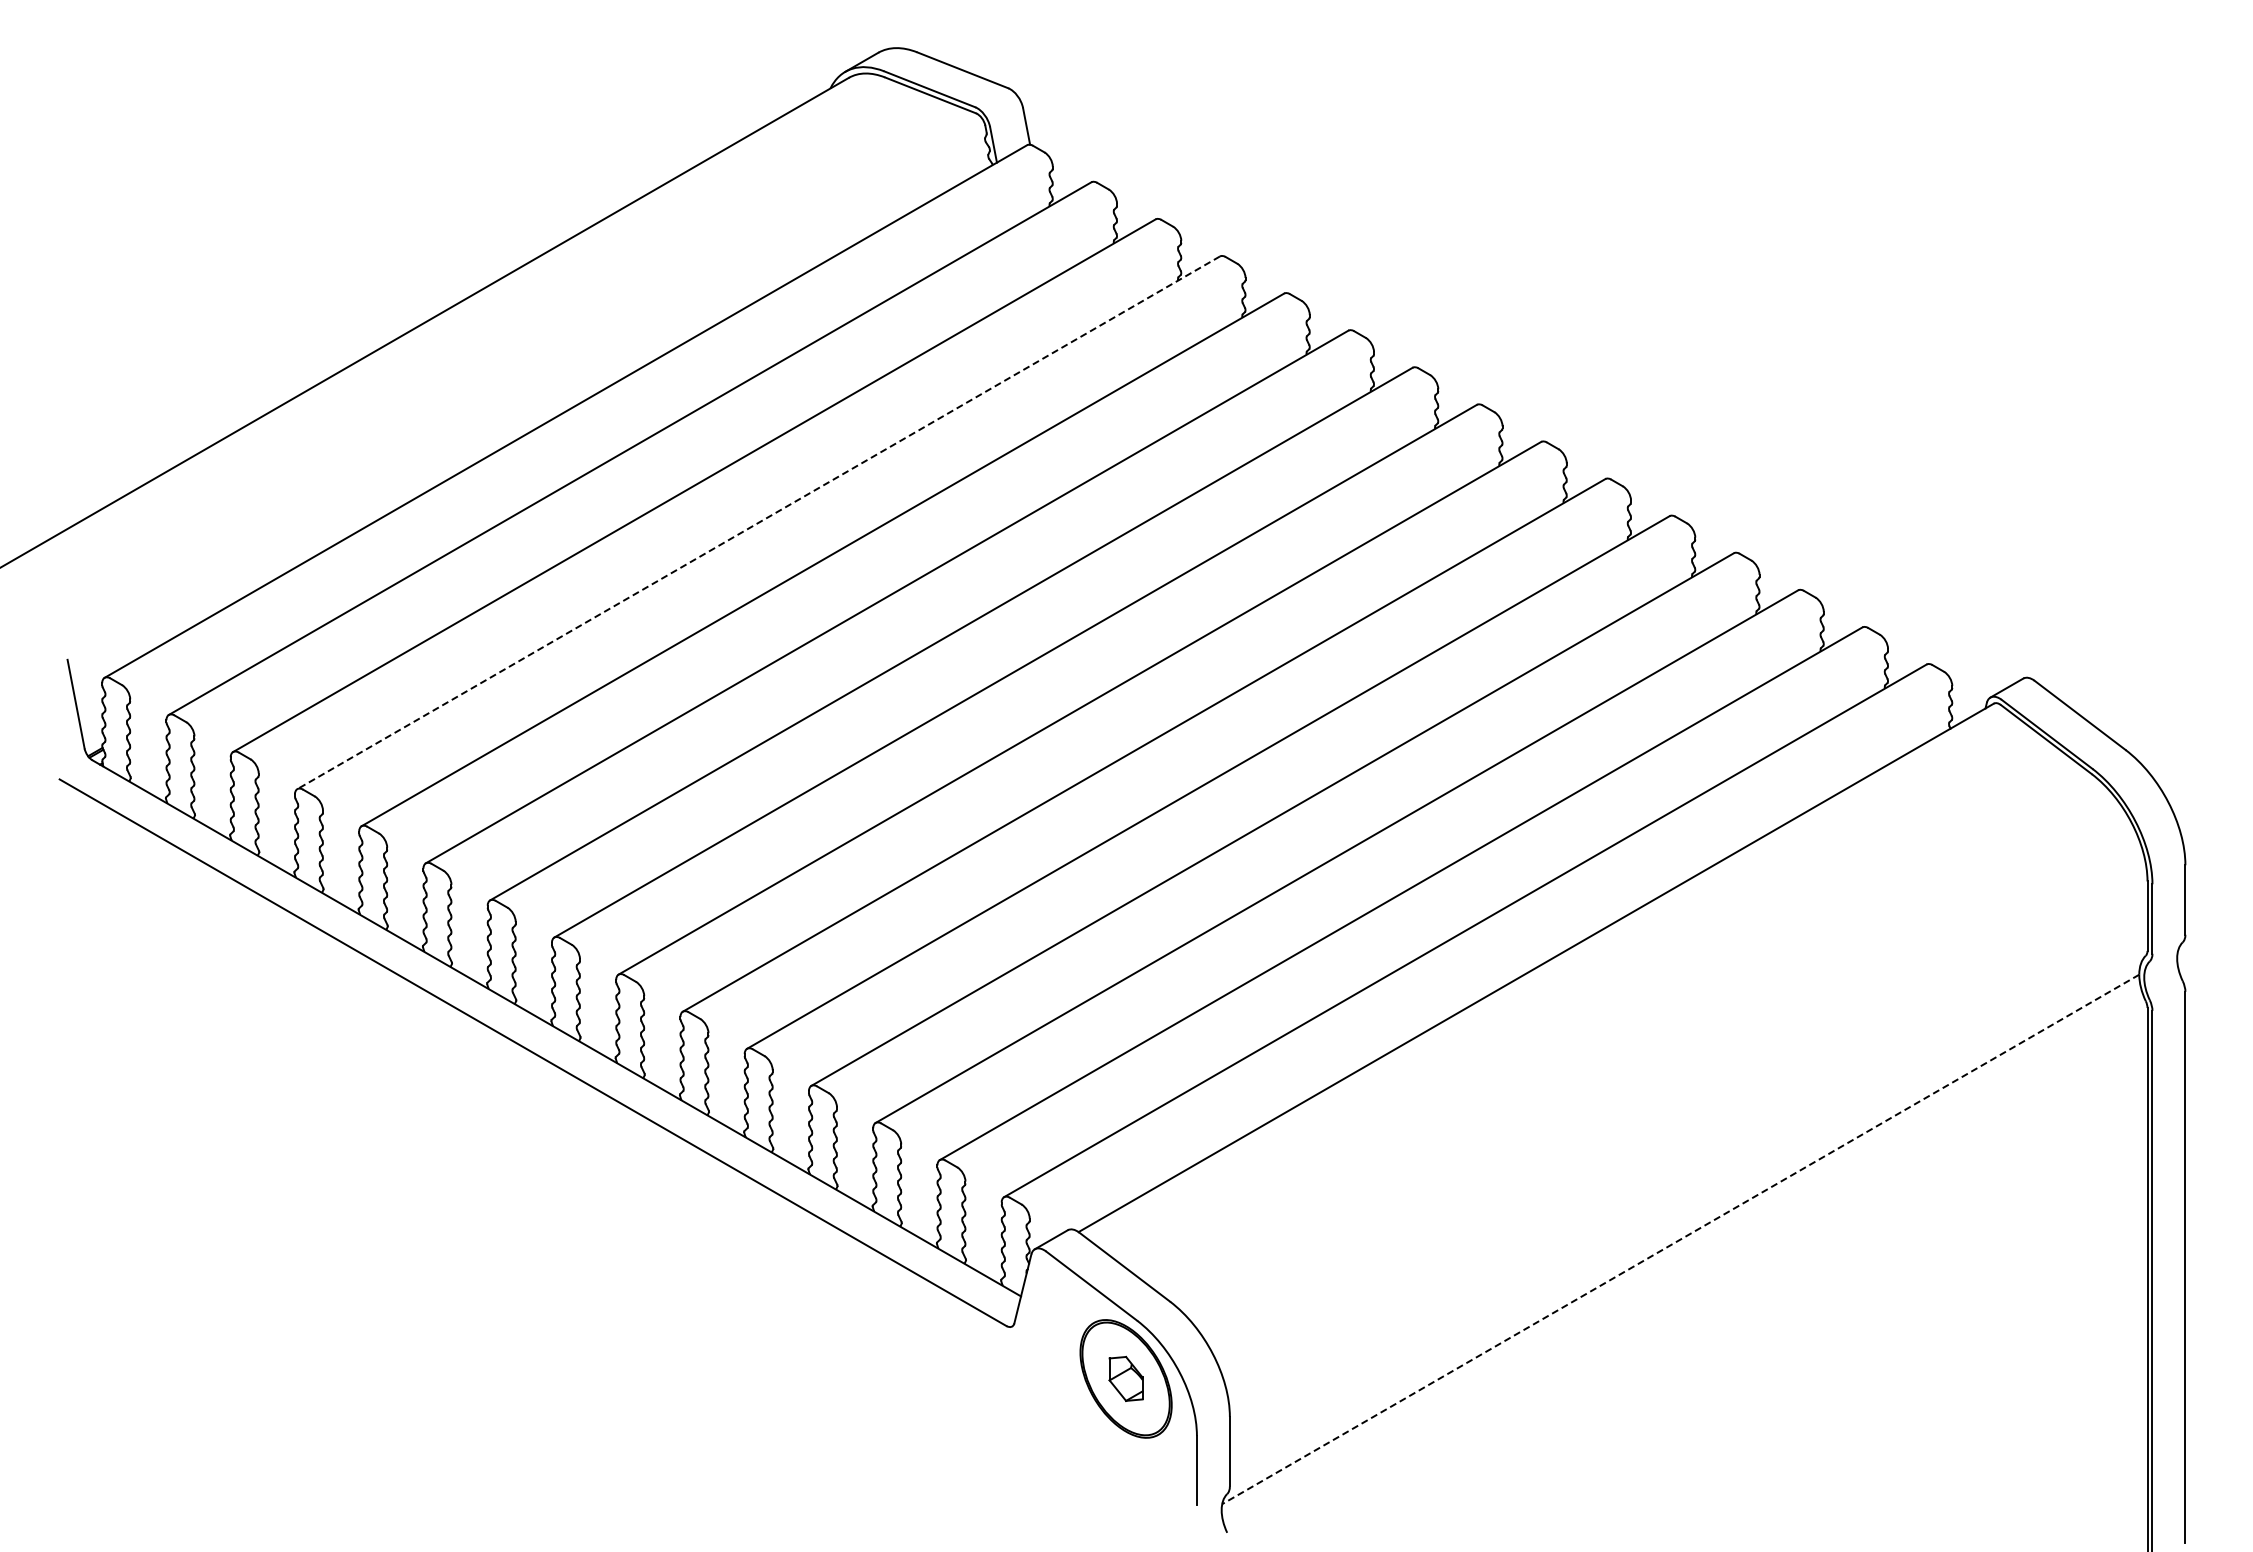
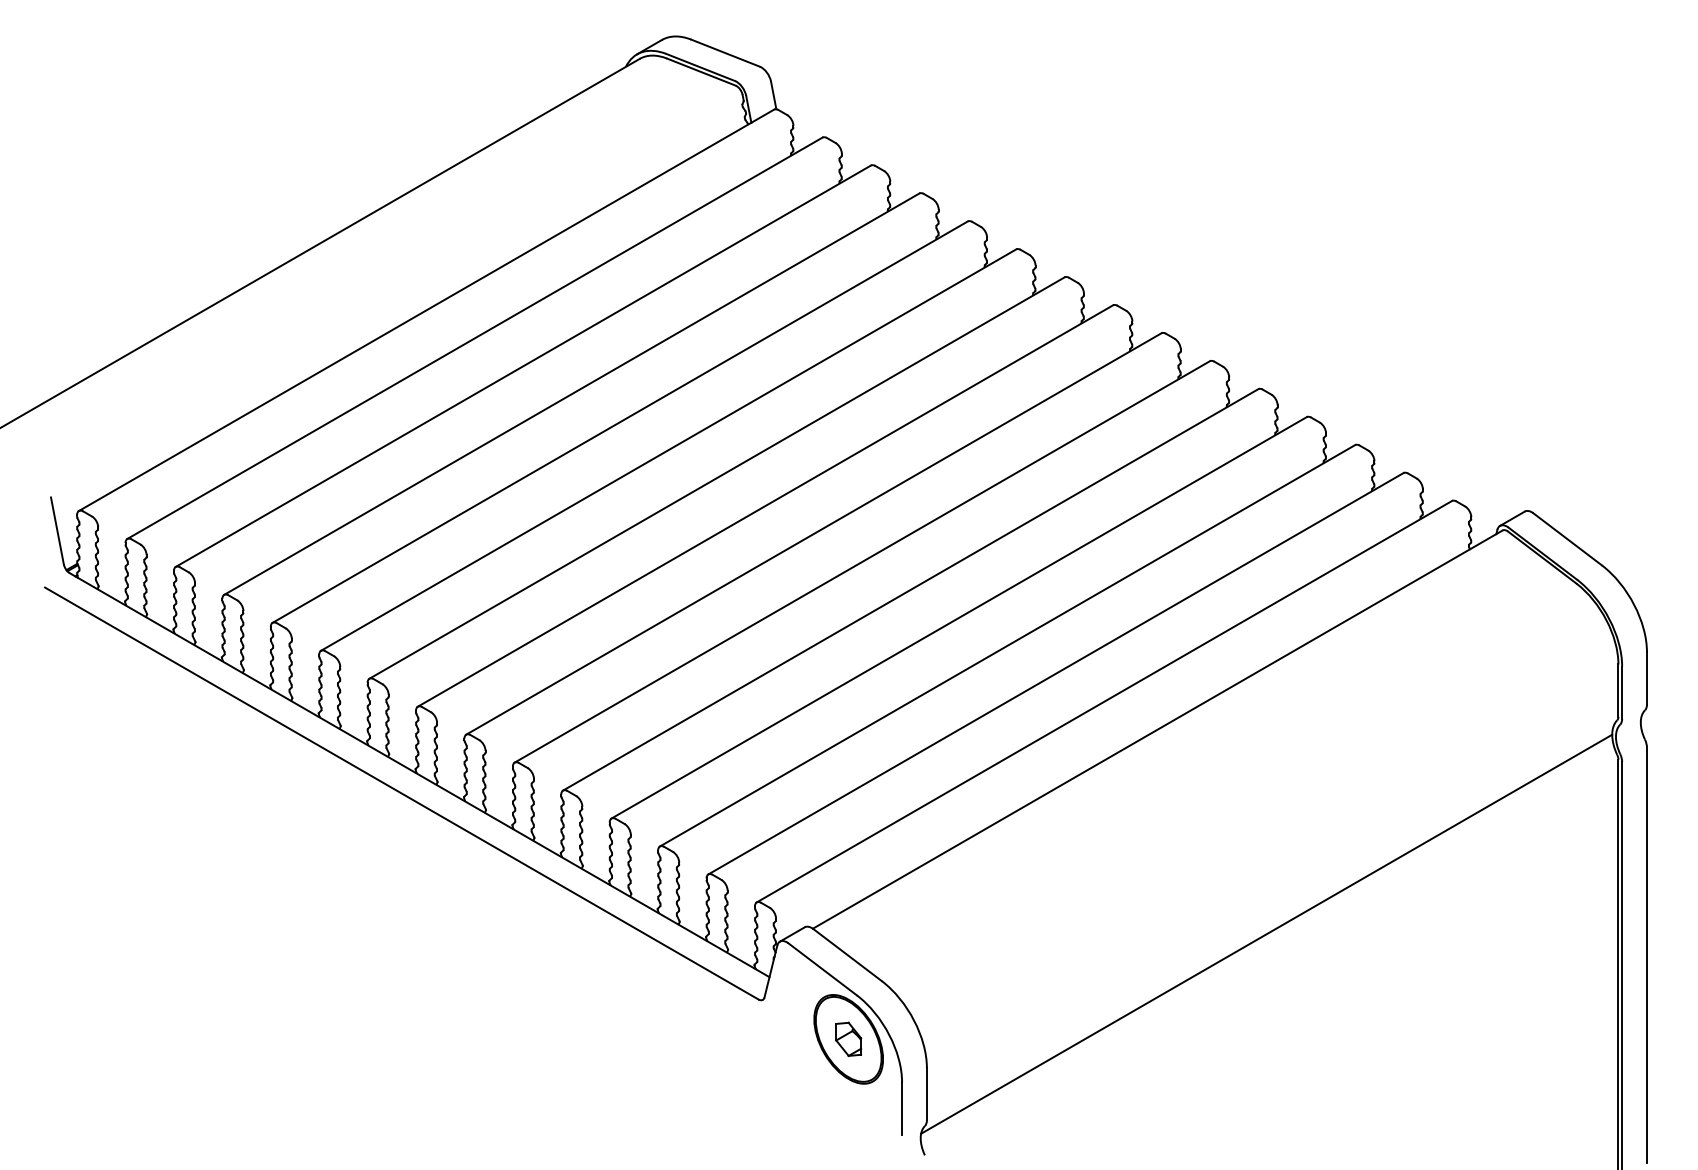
line: (758, 522) -> (571, 393), dashed -> solid
line: (1680, 1239) -> (1266, 934), dashed -> solid

